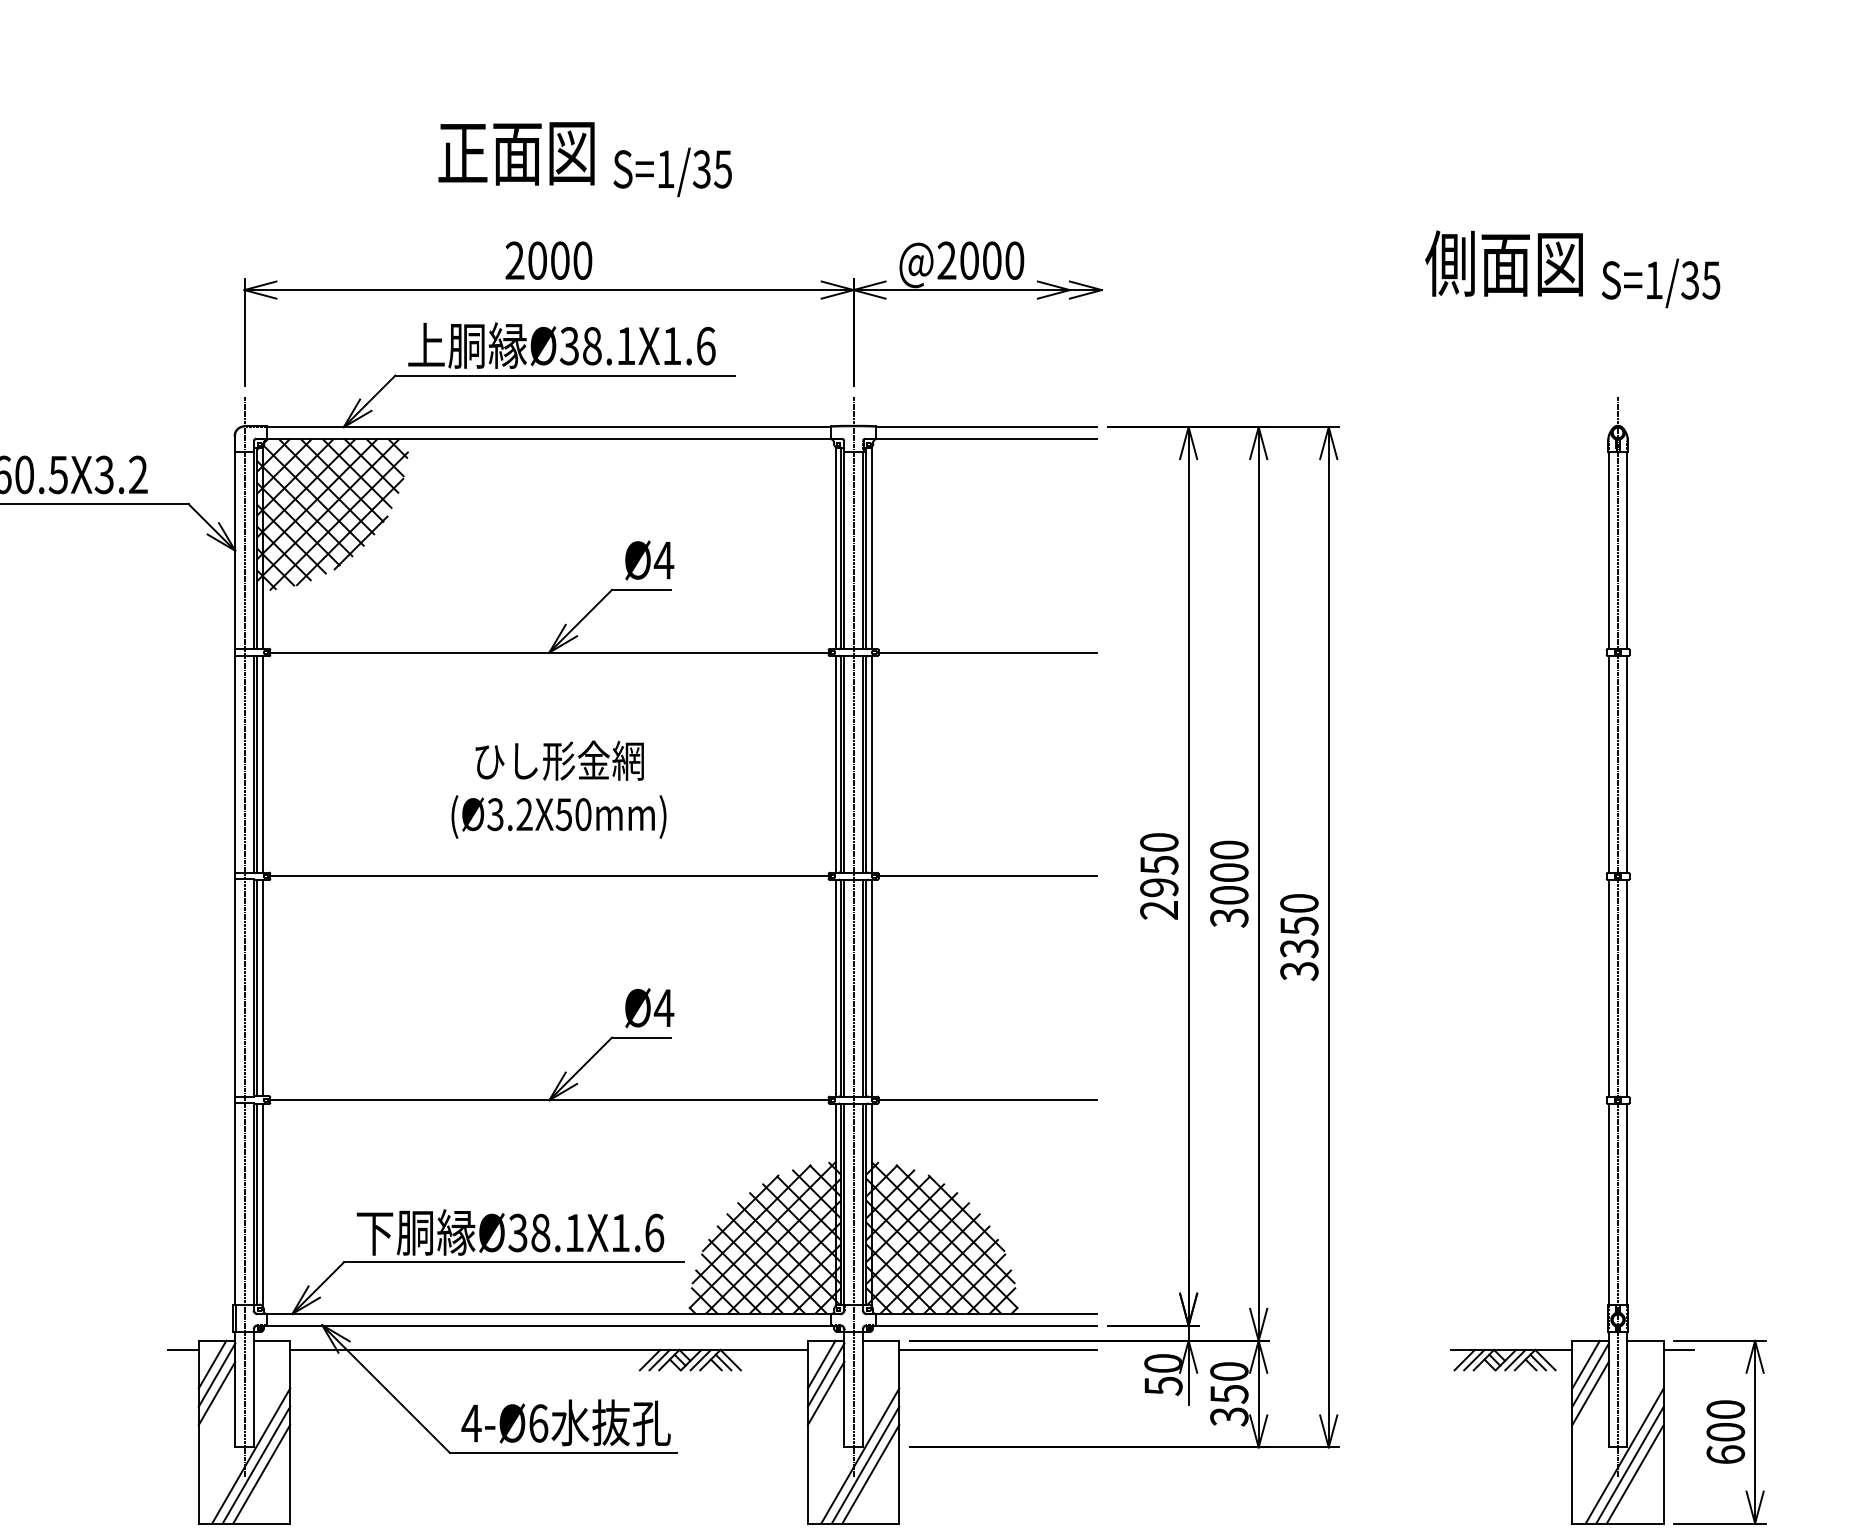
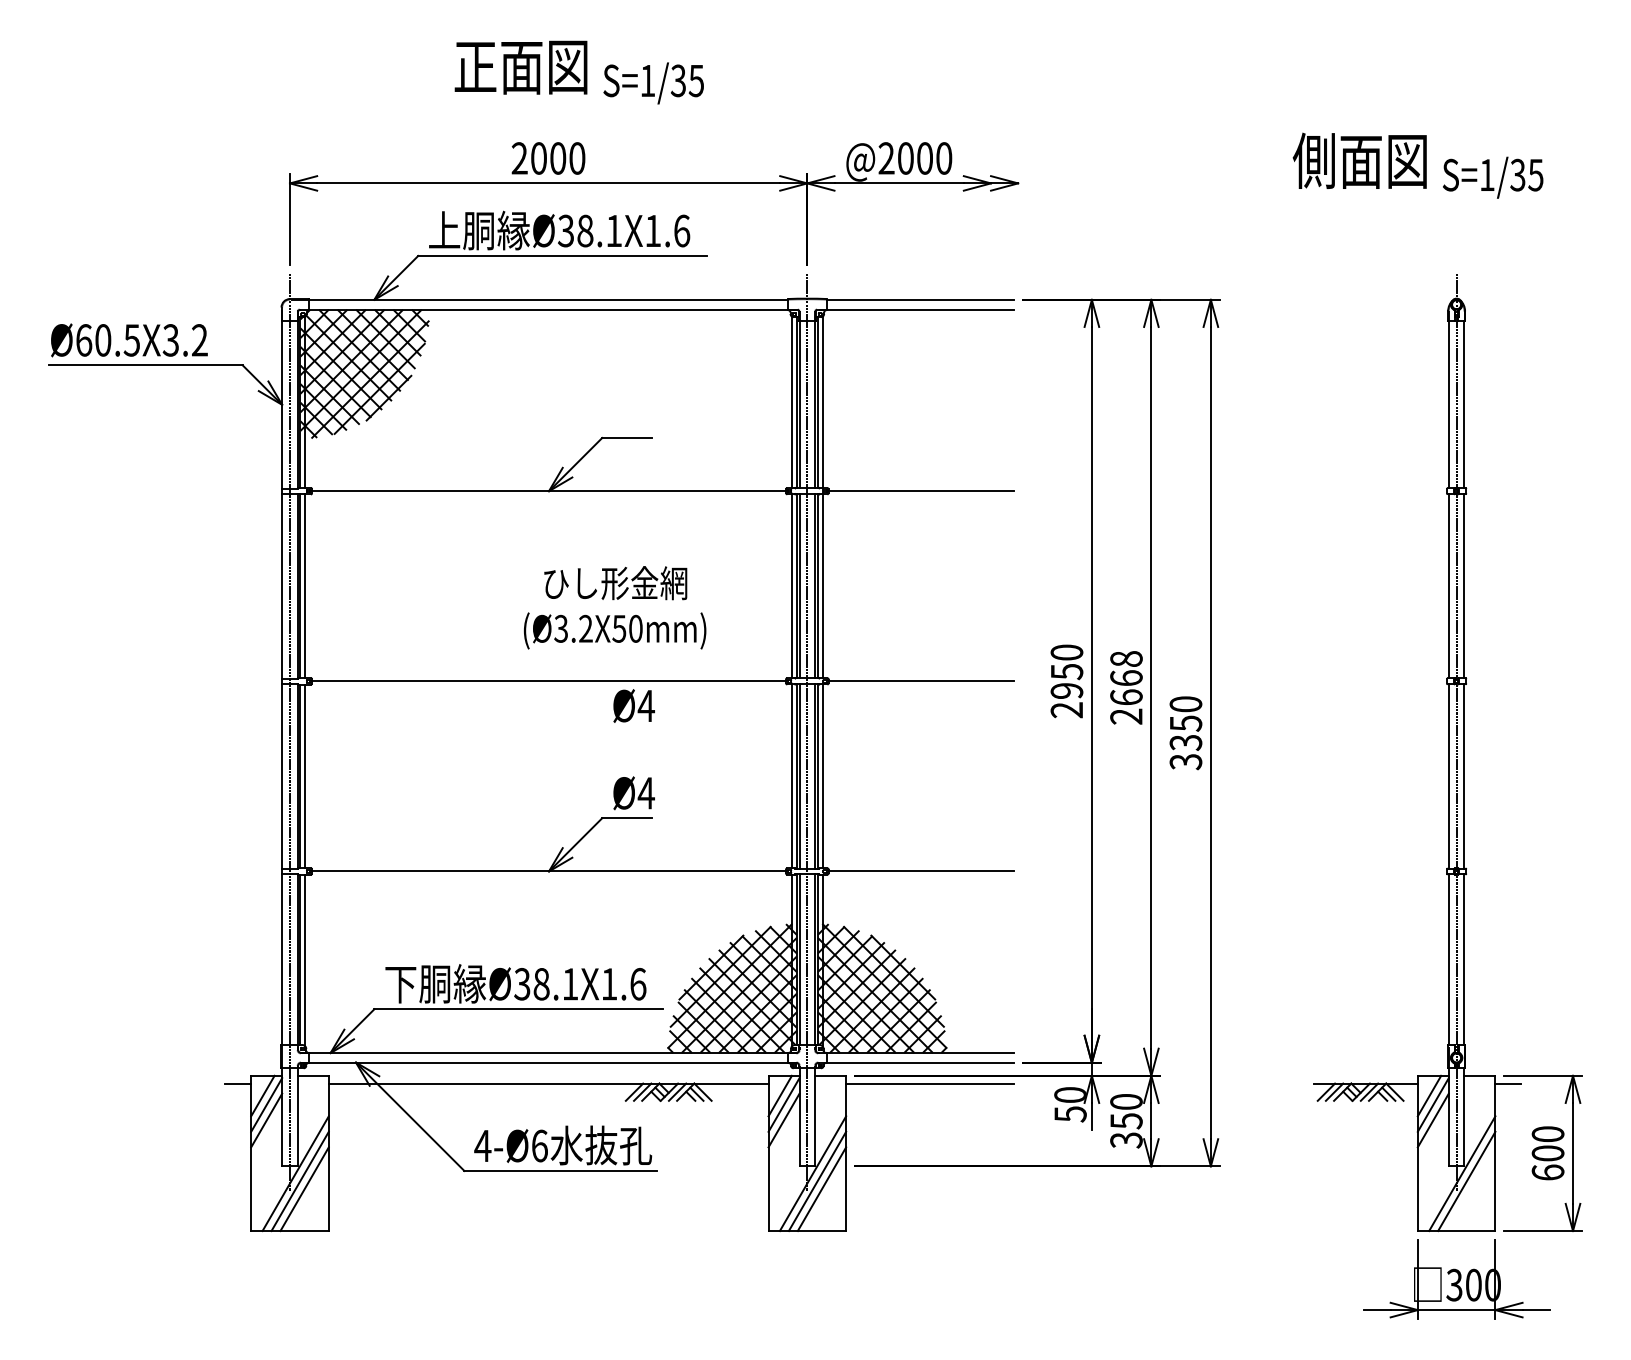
text: (648, 559) -> (633, 705), moved
text: (559, 789) -> (615, 607), moved
text: (1229, 883) -> (1126, 687), 3000 -> 2668
line: (1635, 1474) -> (1471, 1189), removed

